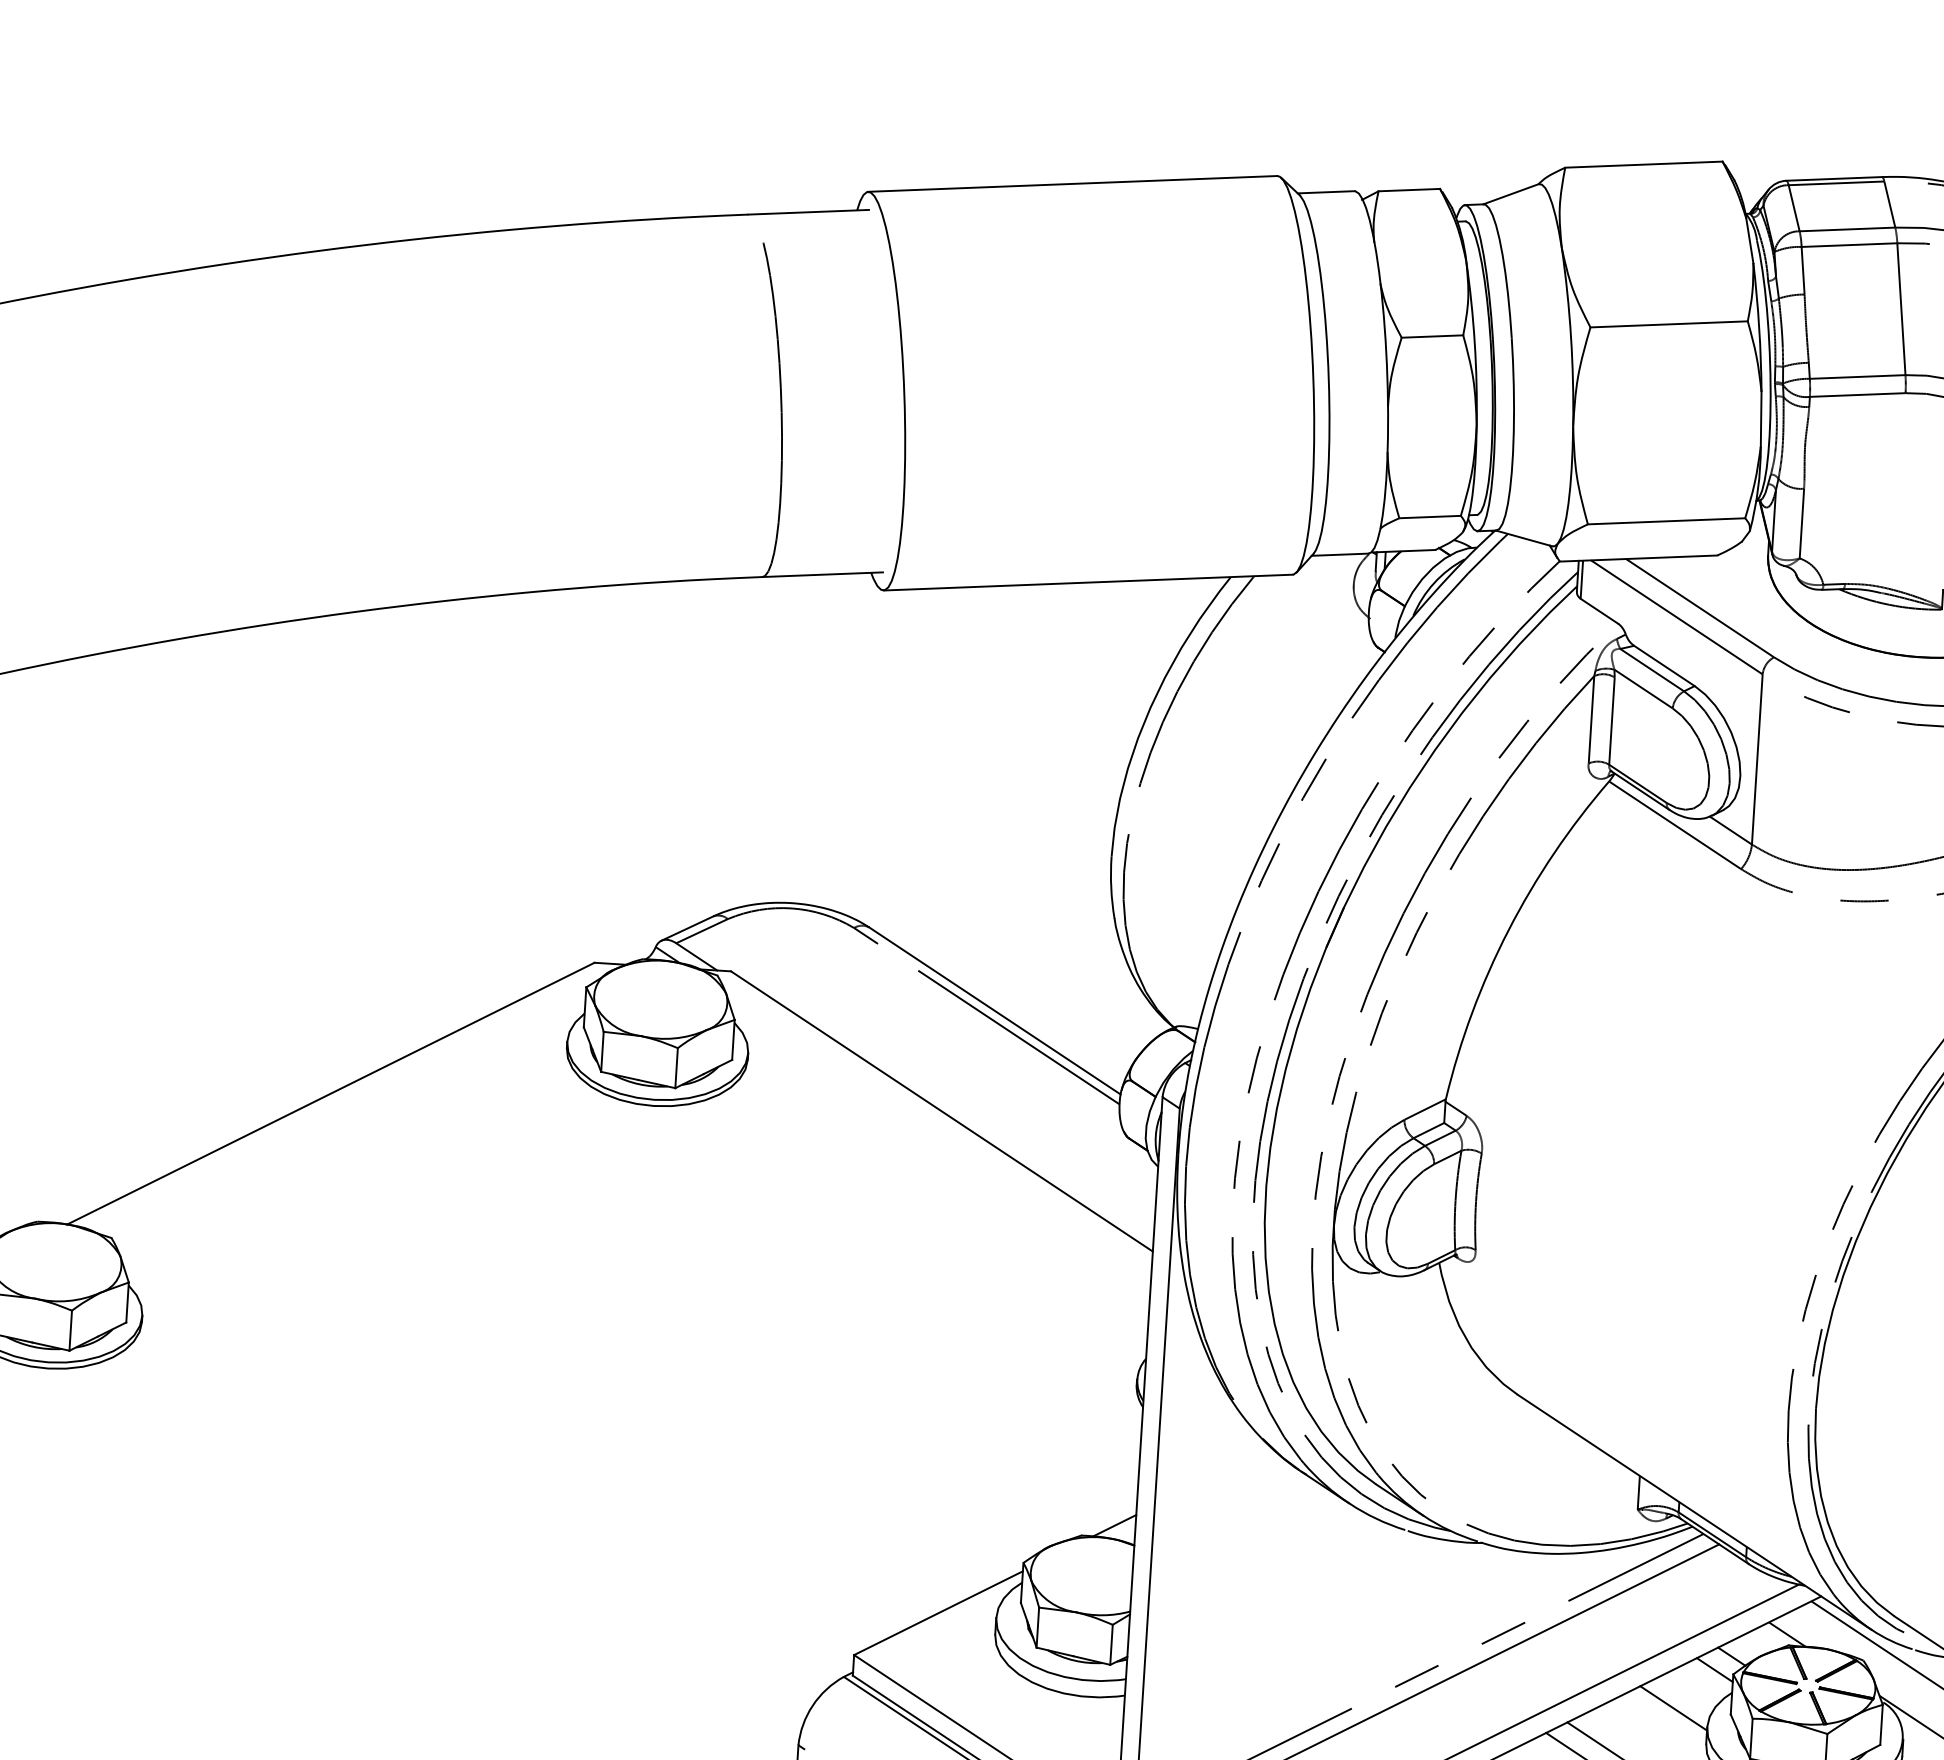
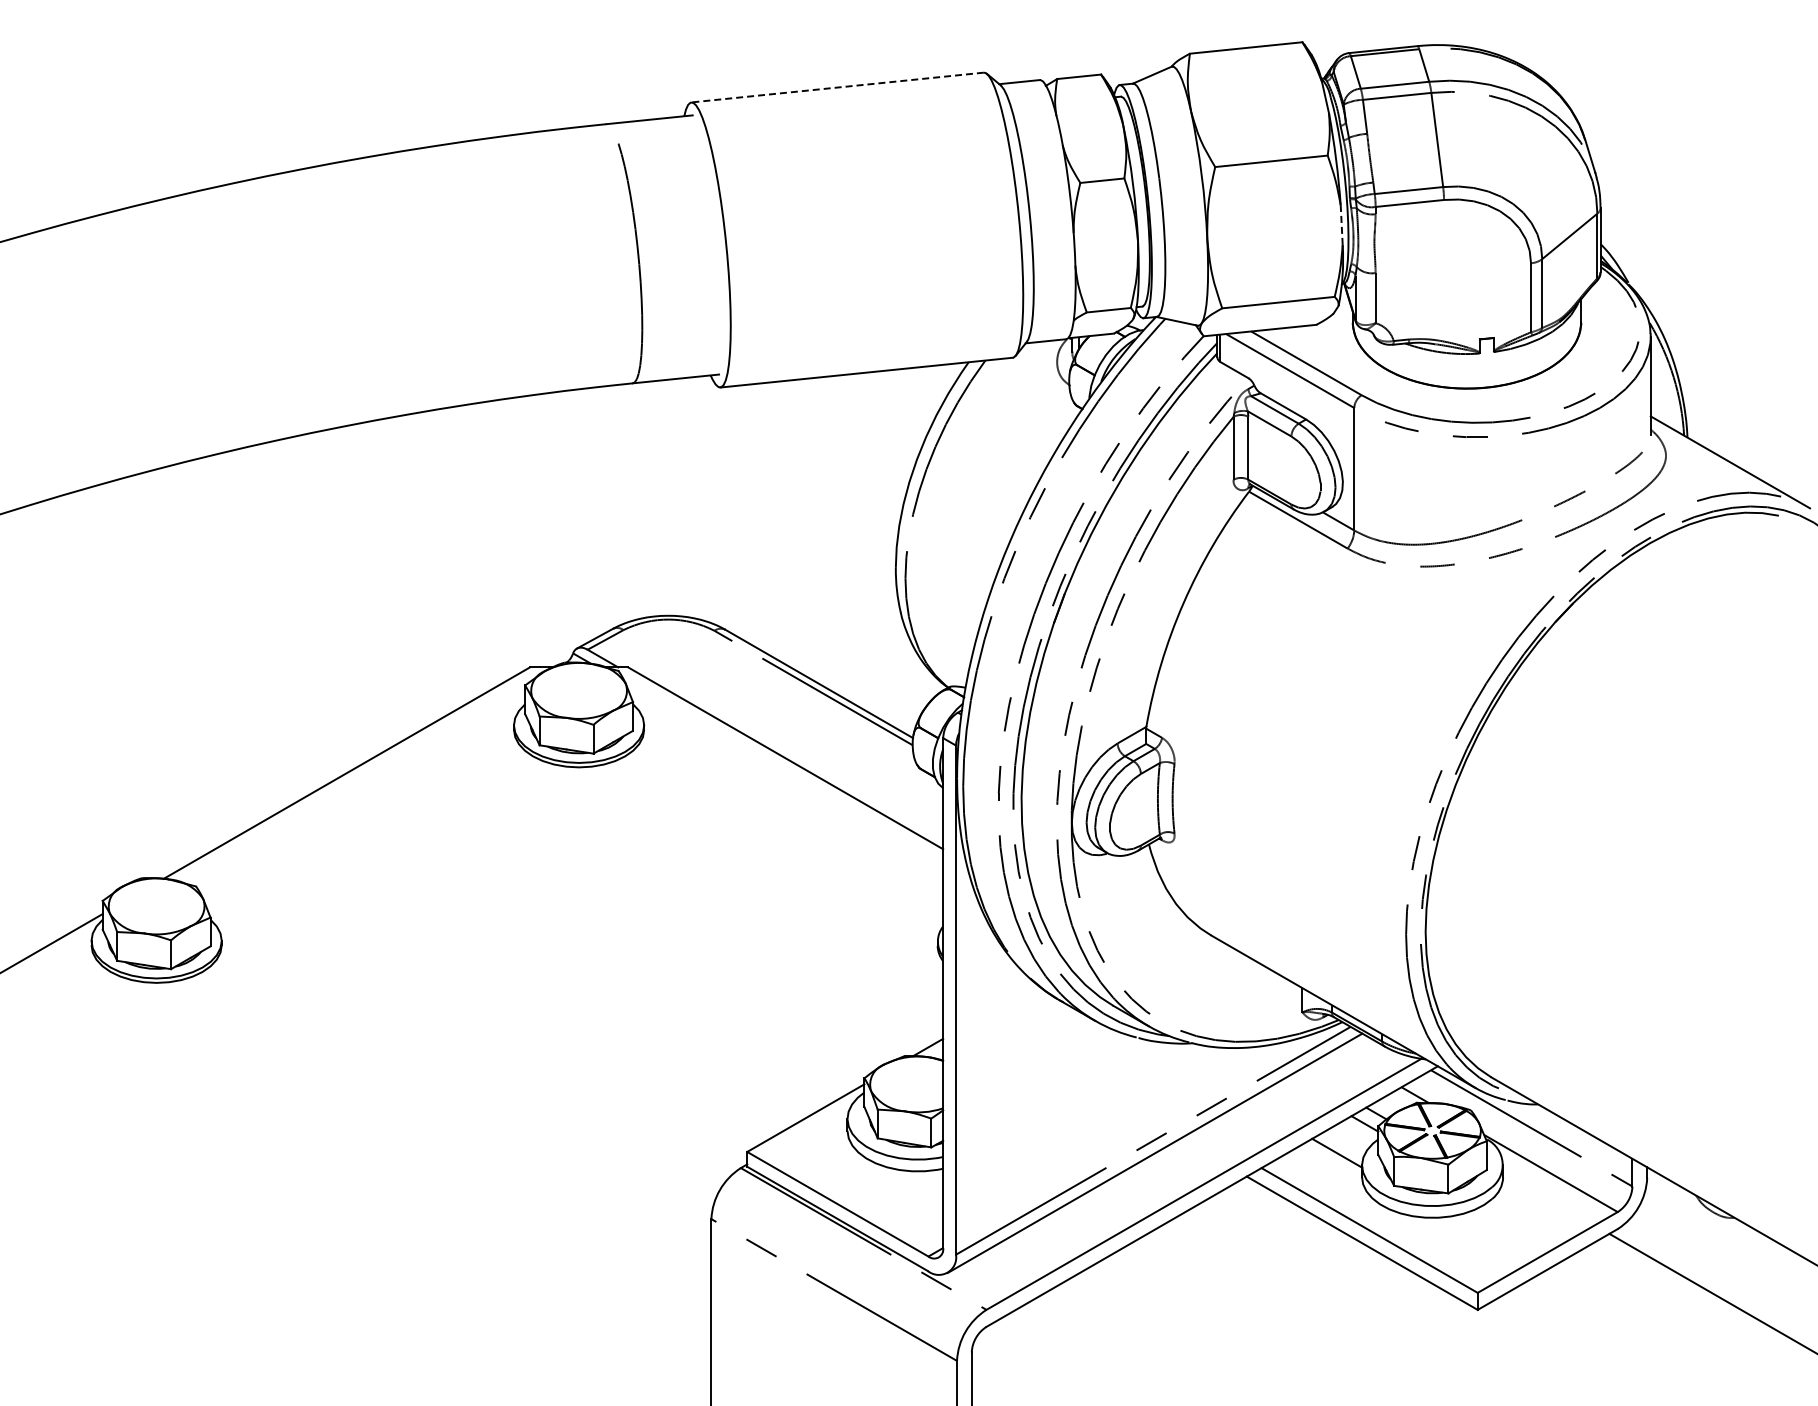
line: (1072, 183) -> (837, 87), solid -> dashed
line: (1760, 419) -> (1341, 225), solid -> dashed

